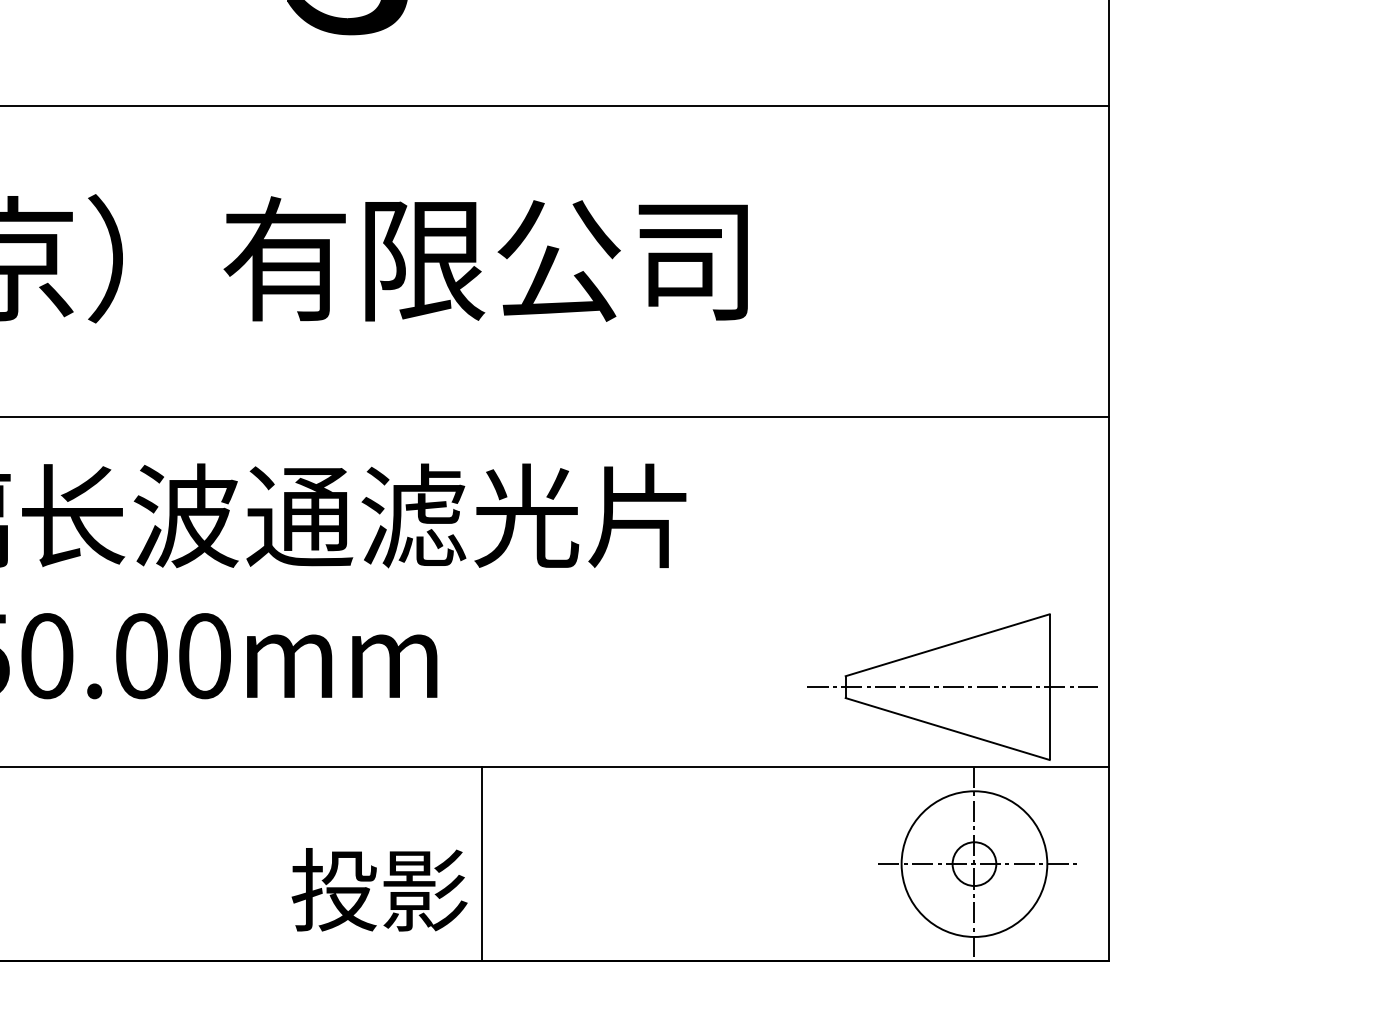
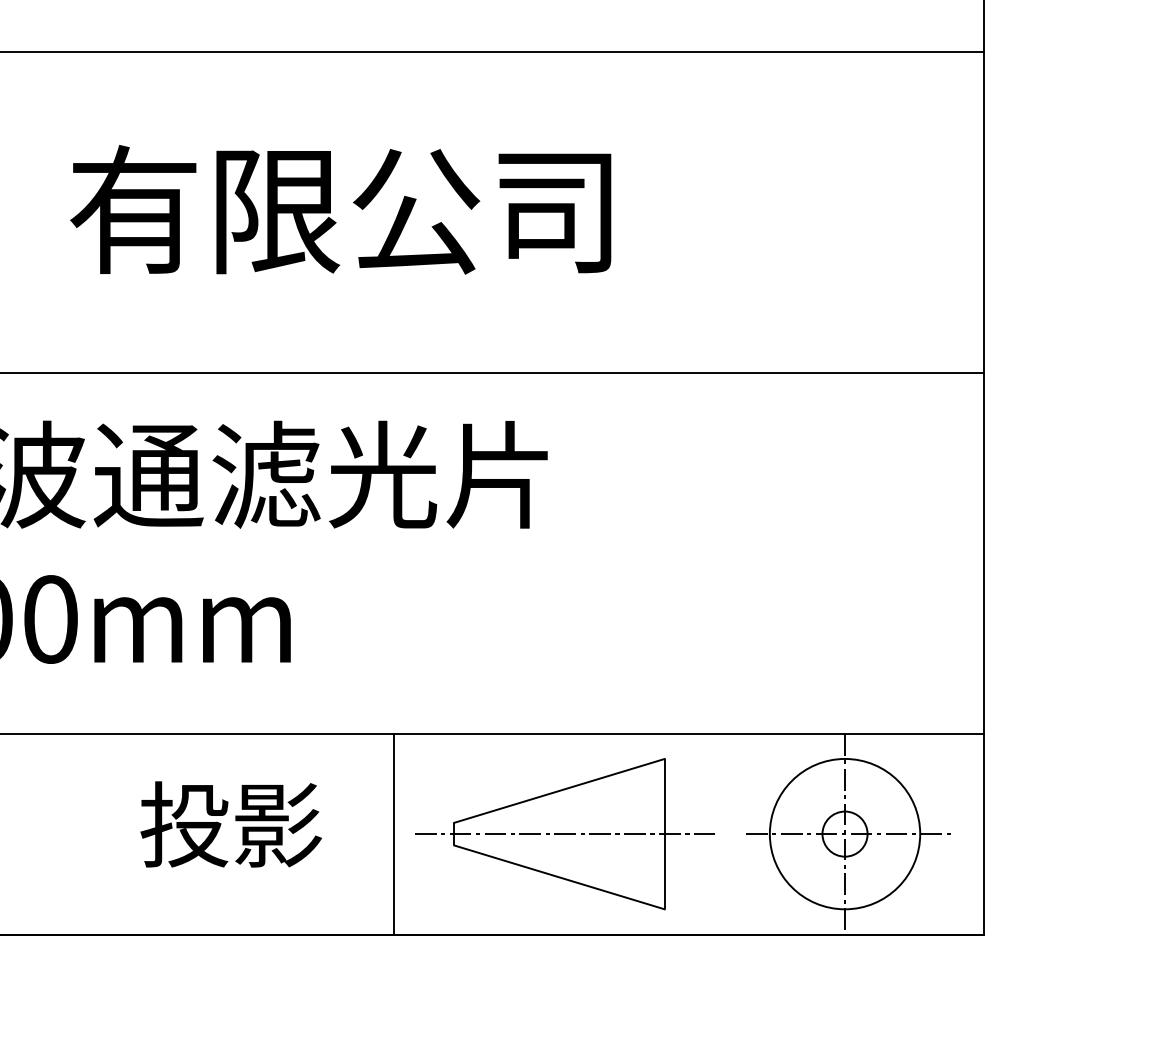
part: (952, 686) -> (564, 833), moved
line: (481, 863) -> (393, 833), moved
text: (379, 889) -> (231, 824), moved

